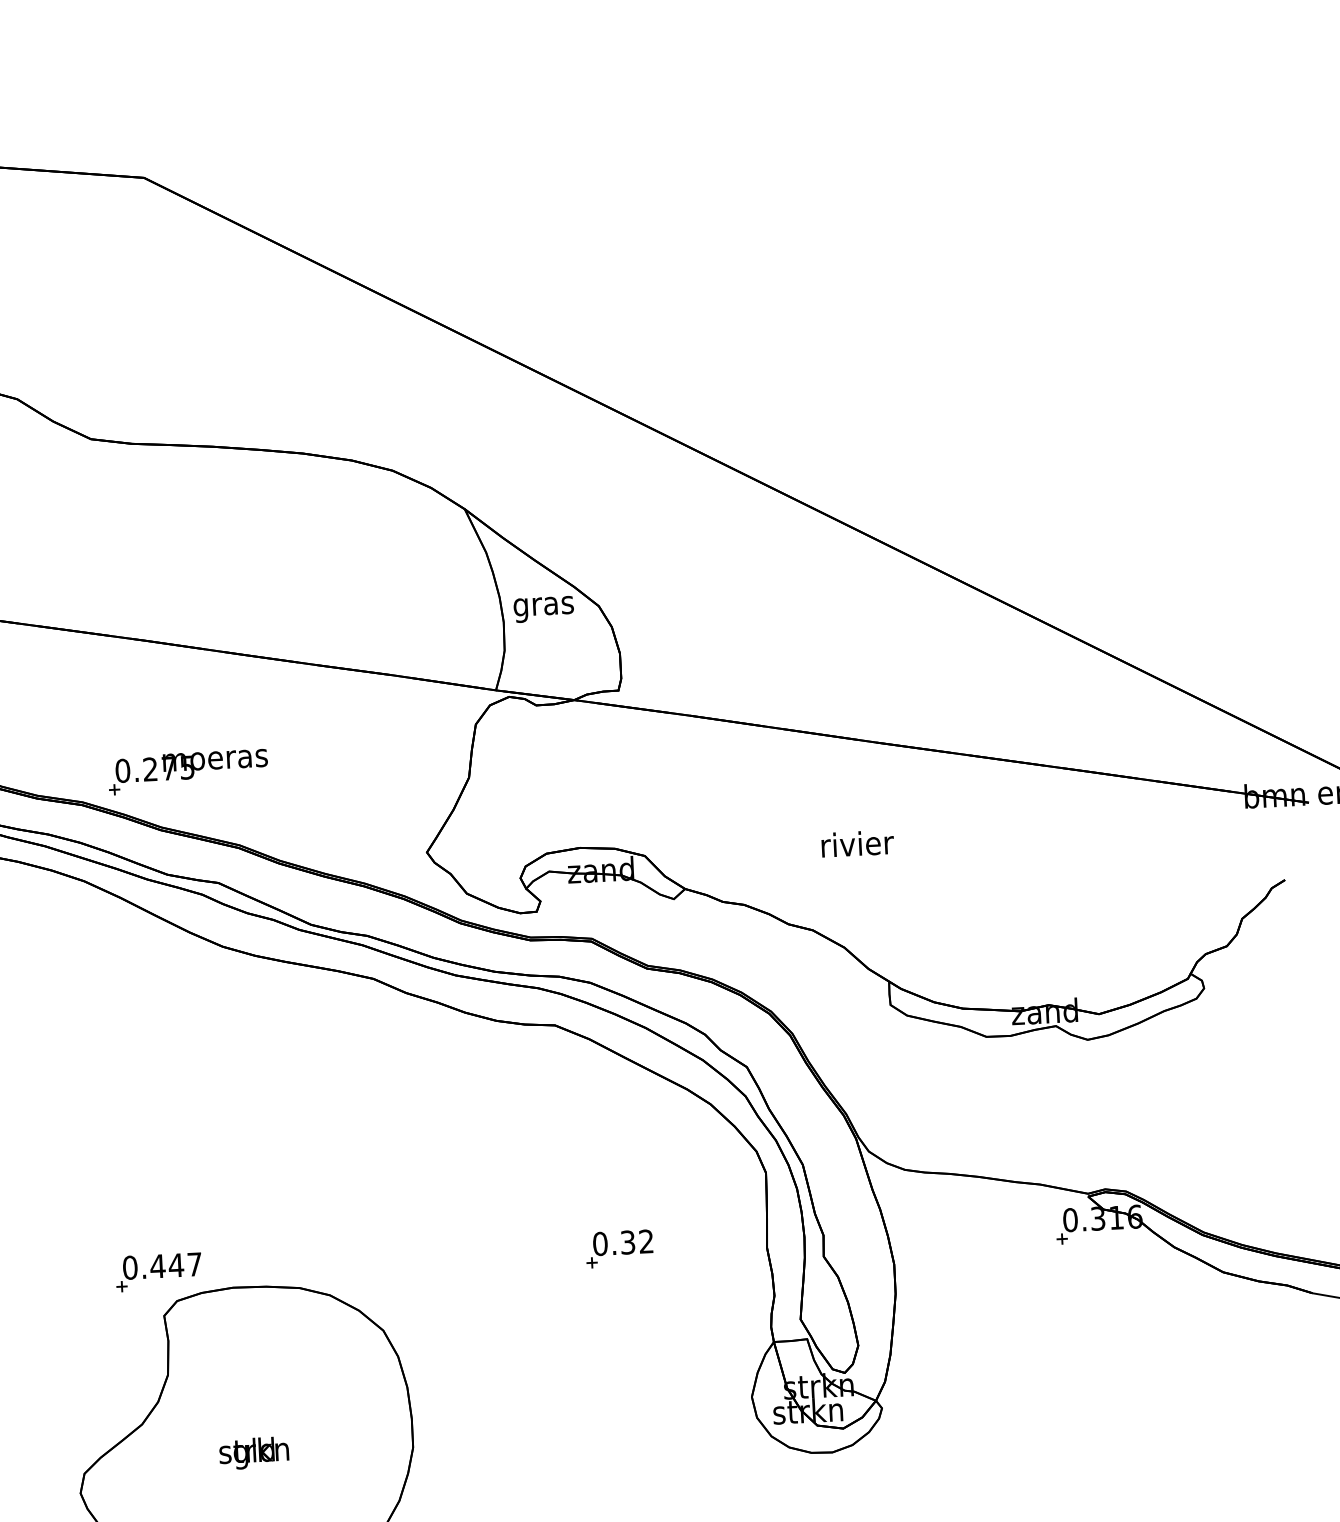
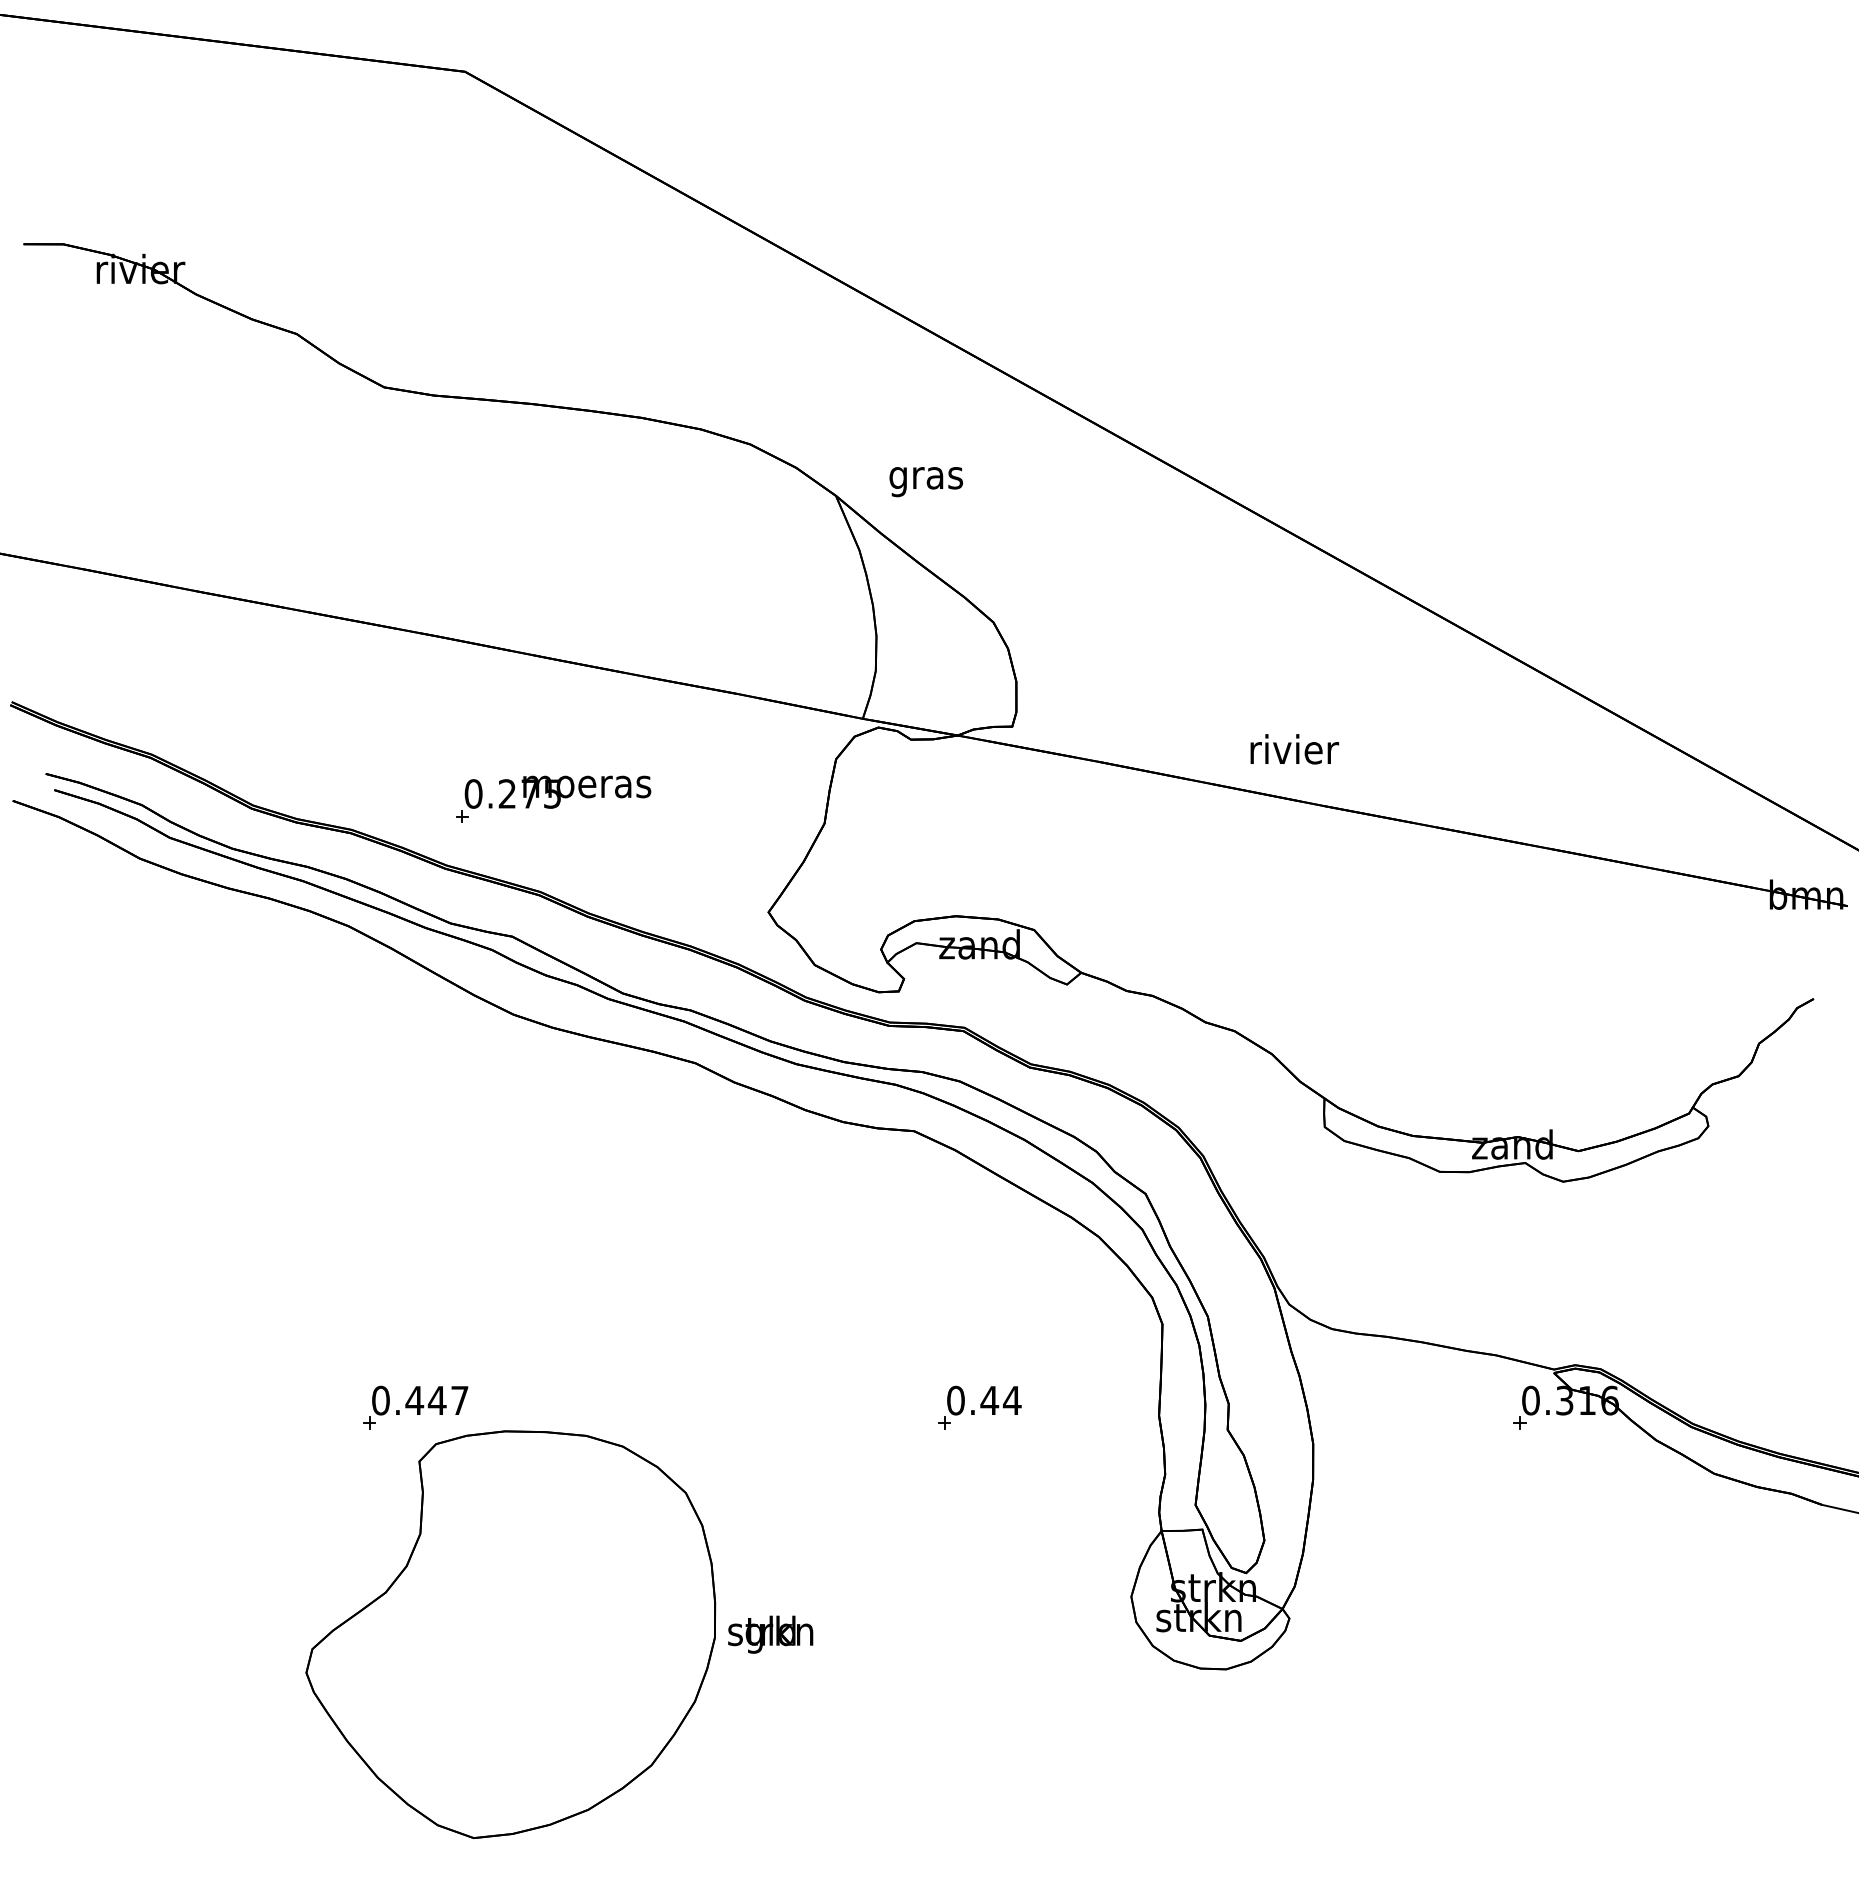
text: (543, 609) -> (925, 482), moved
part: (188, 771) -> (553, 798), moved
text: (857, 843) -> (1294, 749), moved
text: (636, 1241) -> (1000, 1400), 0.32 -> 0.44
text: (254, 1453) -> (770, 1634), moved

